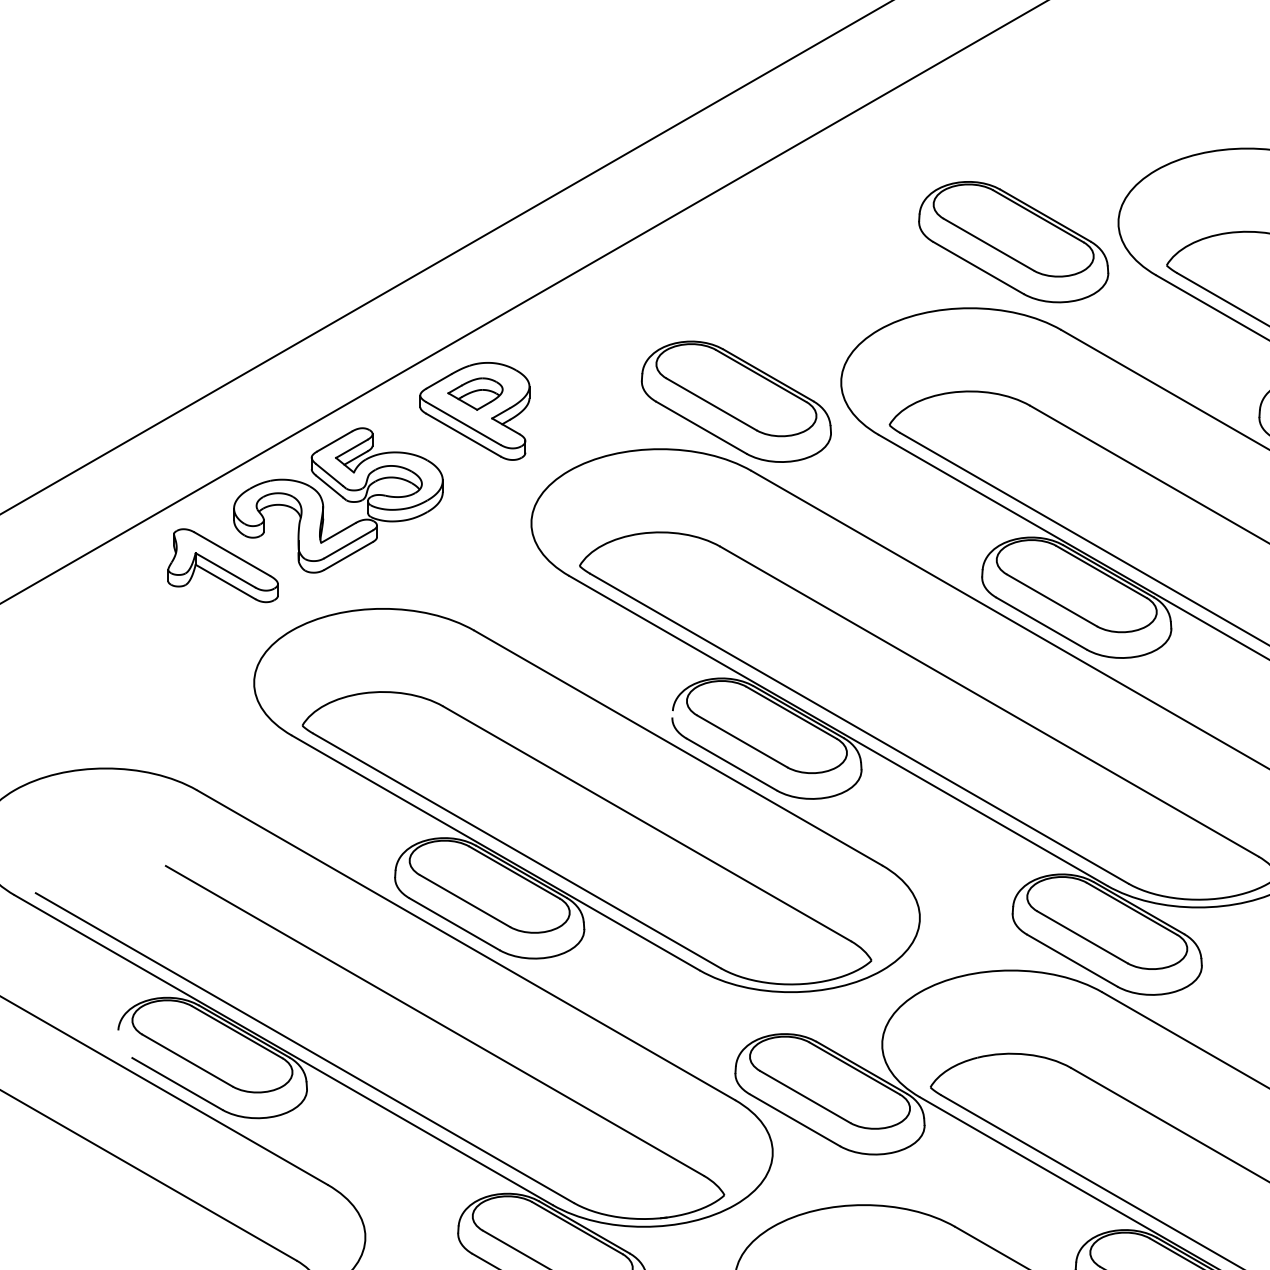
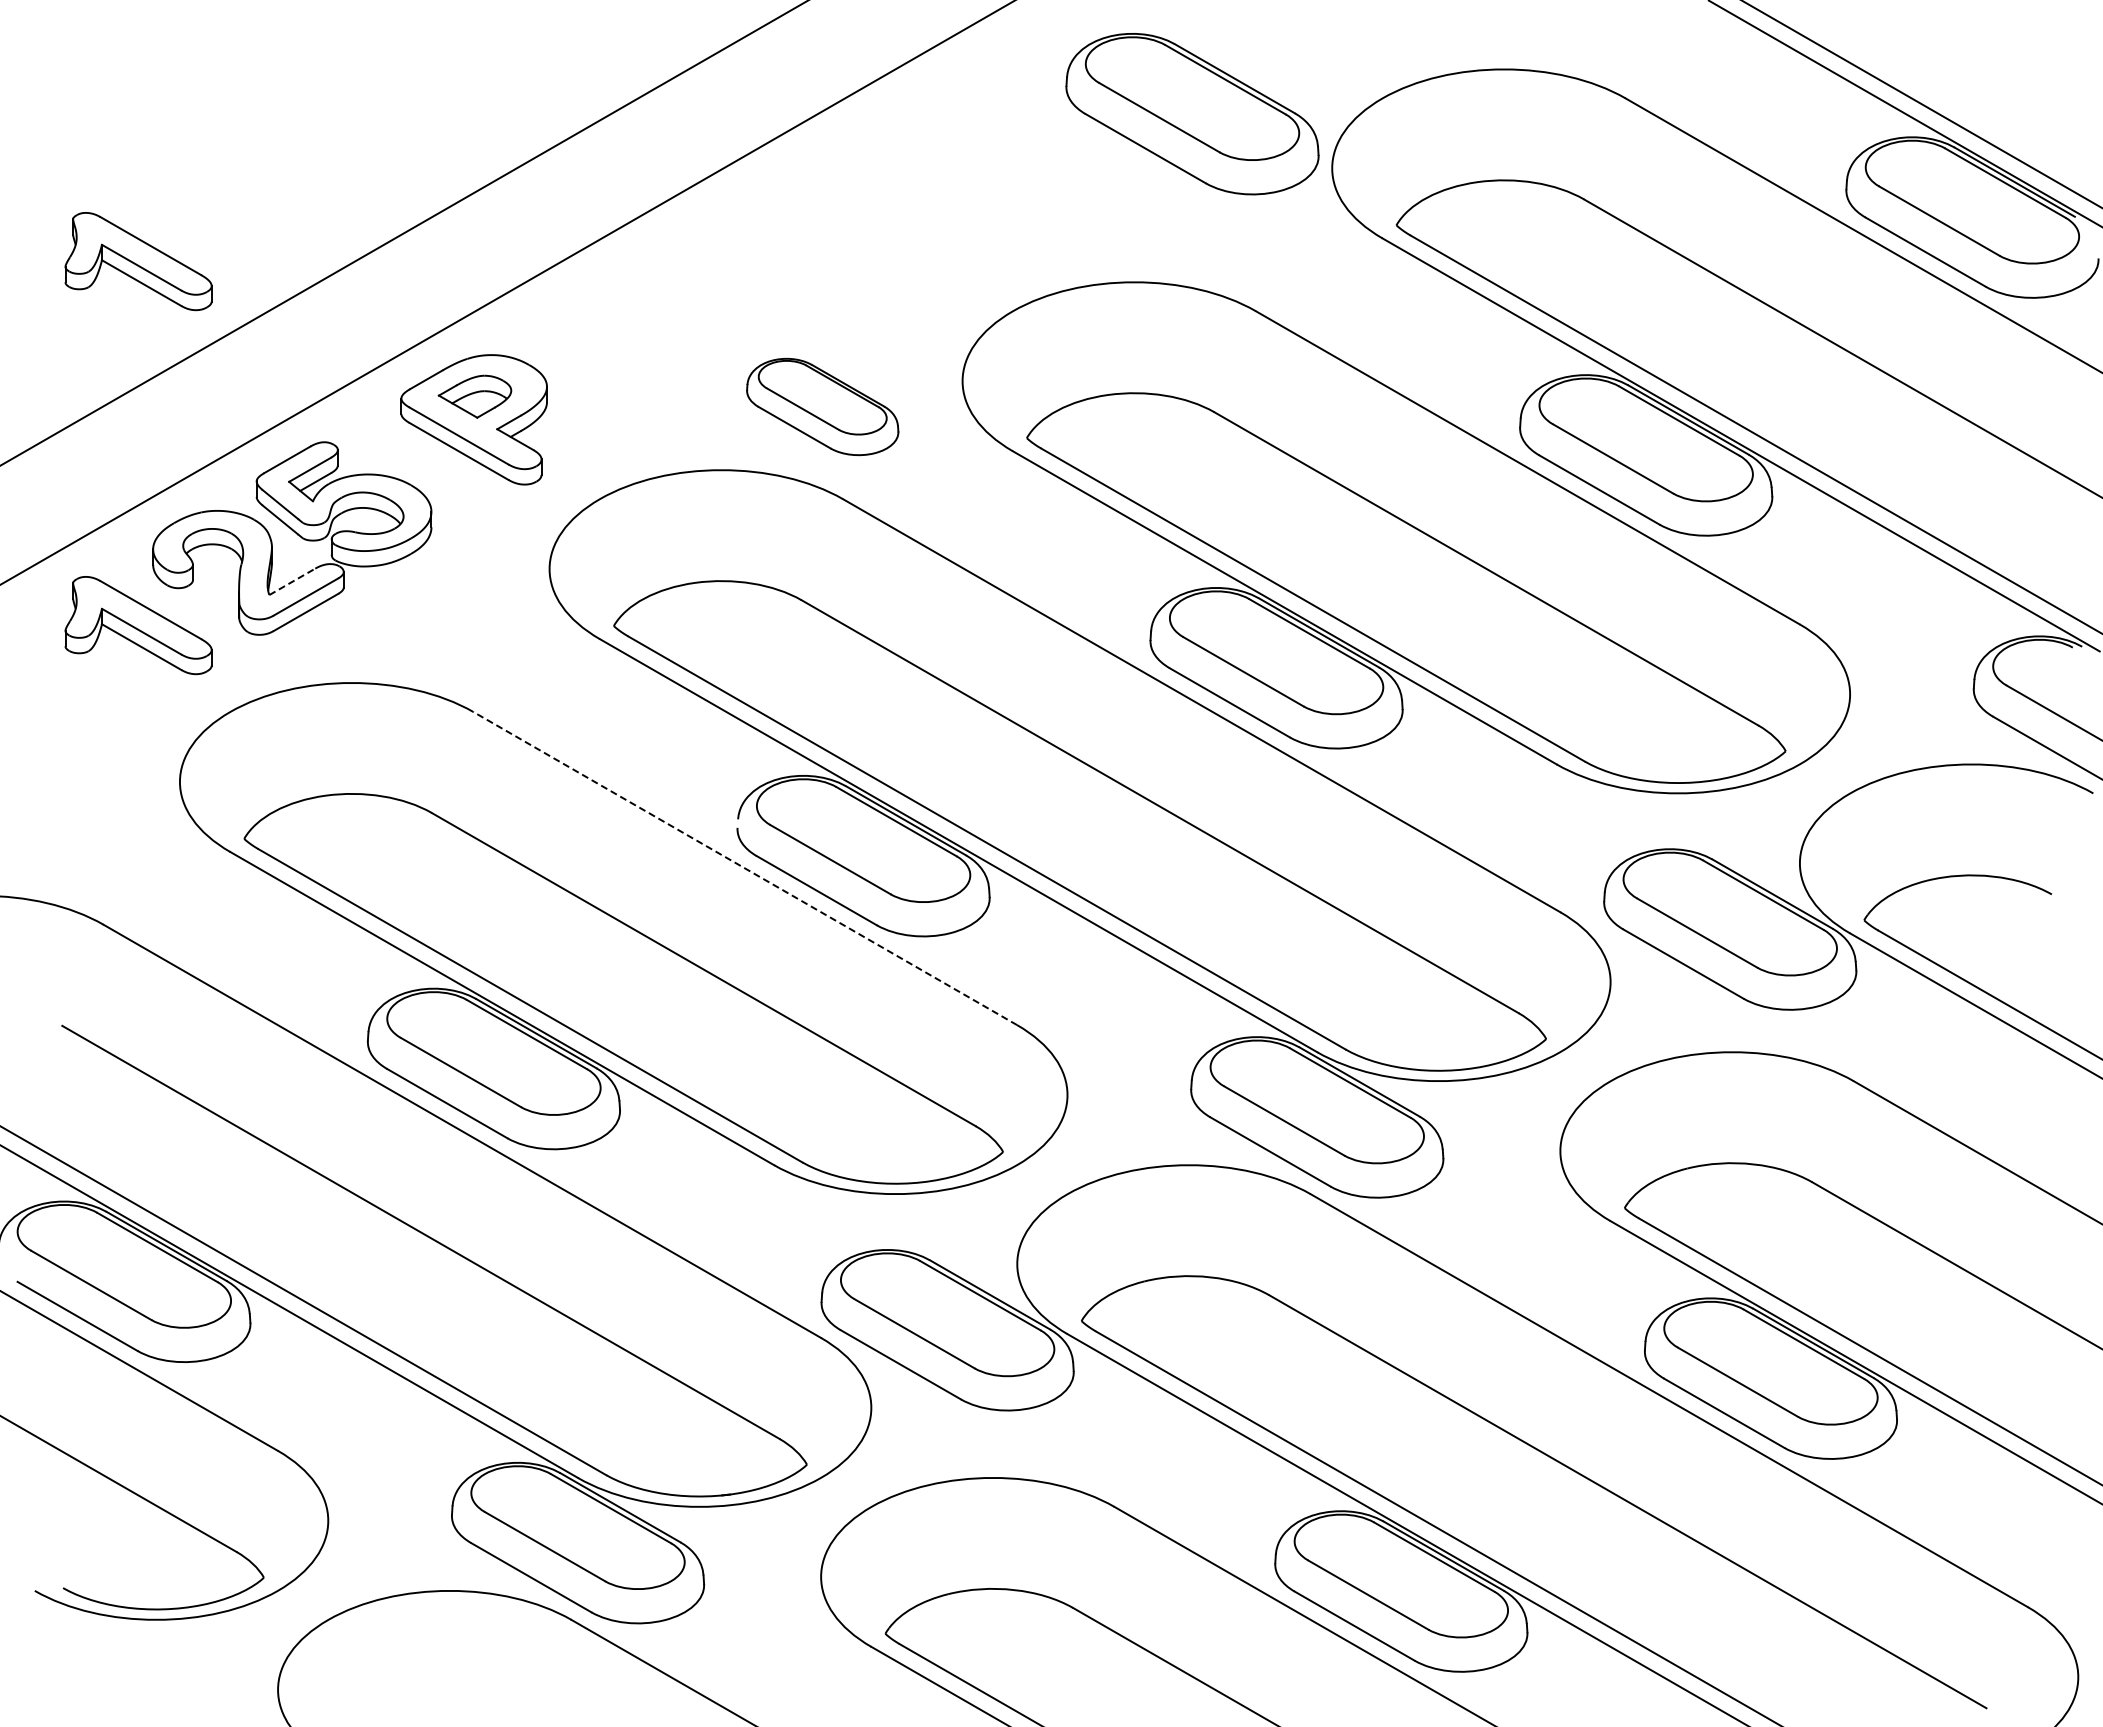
part: (1013, 242) -> (1192, 114), moved
part: (223, 292) -> (138, 261), added
part: (736, 401) -> (822, 406), size x0.6
line: (338, 532) -> (292, 581), solid -> dashed
line: (678, 747) -> (745, 868), solid -> dashed

